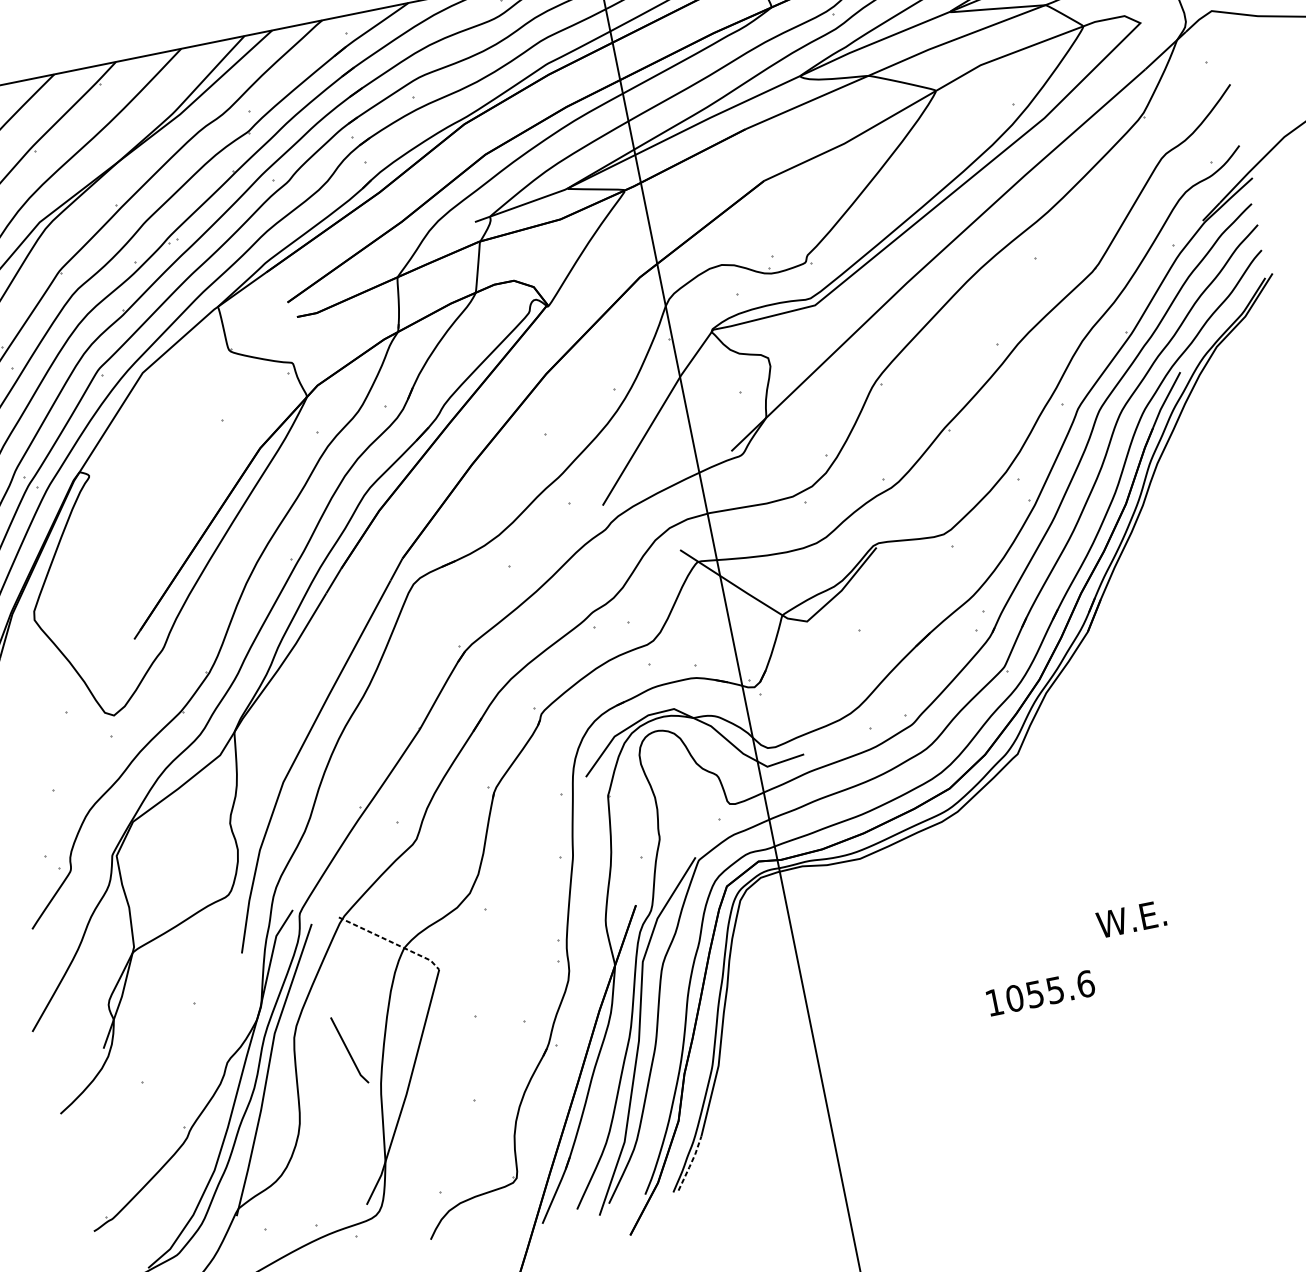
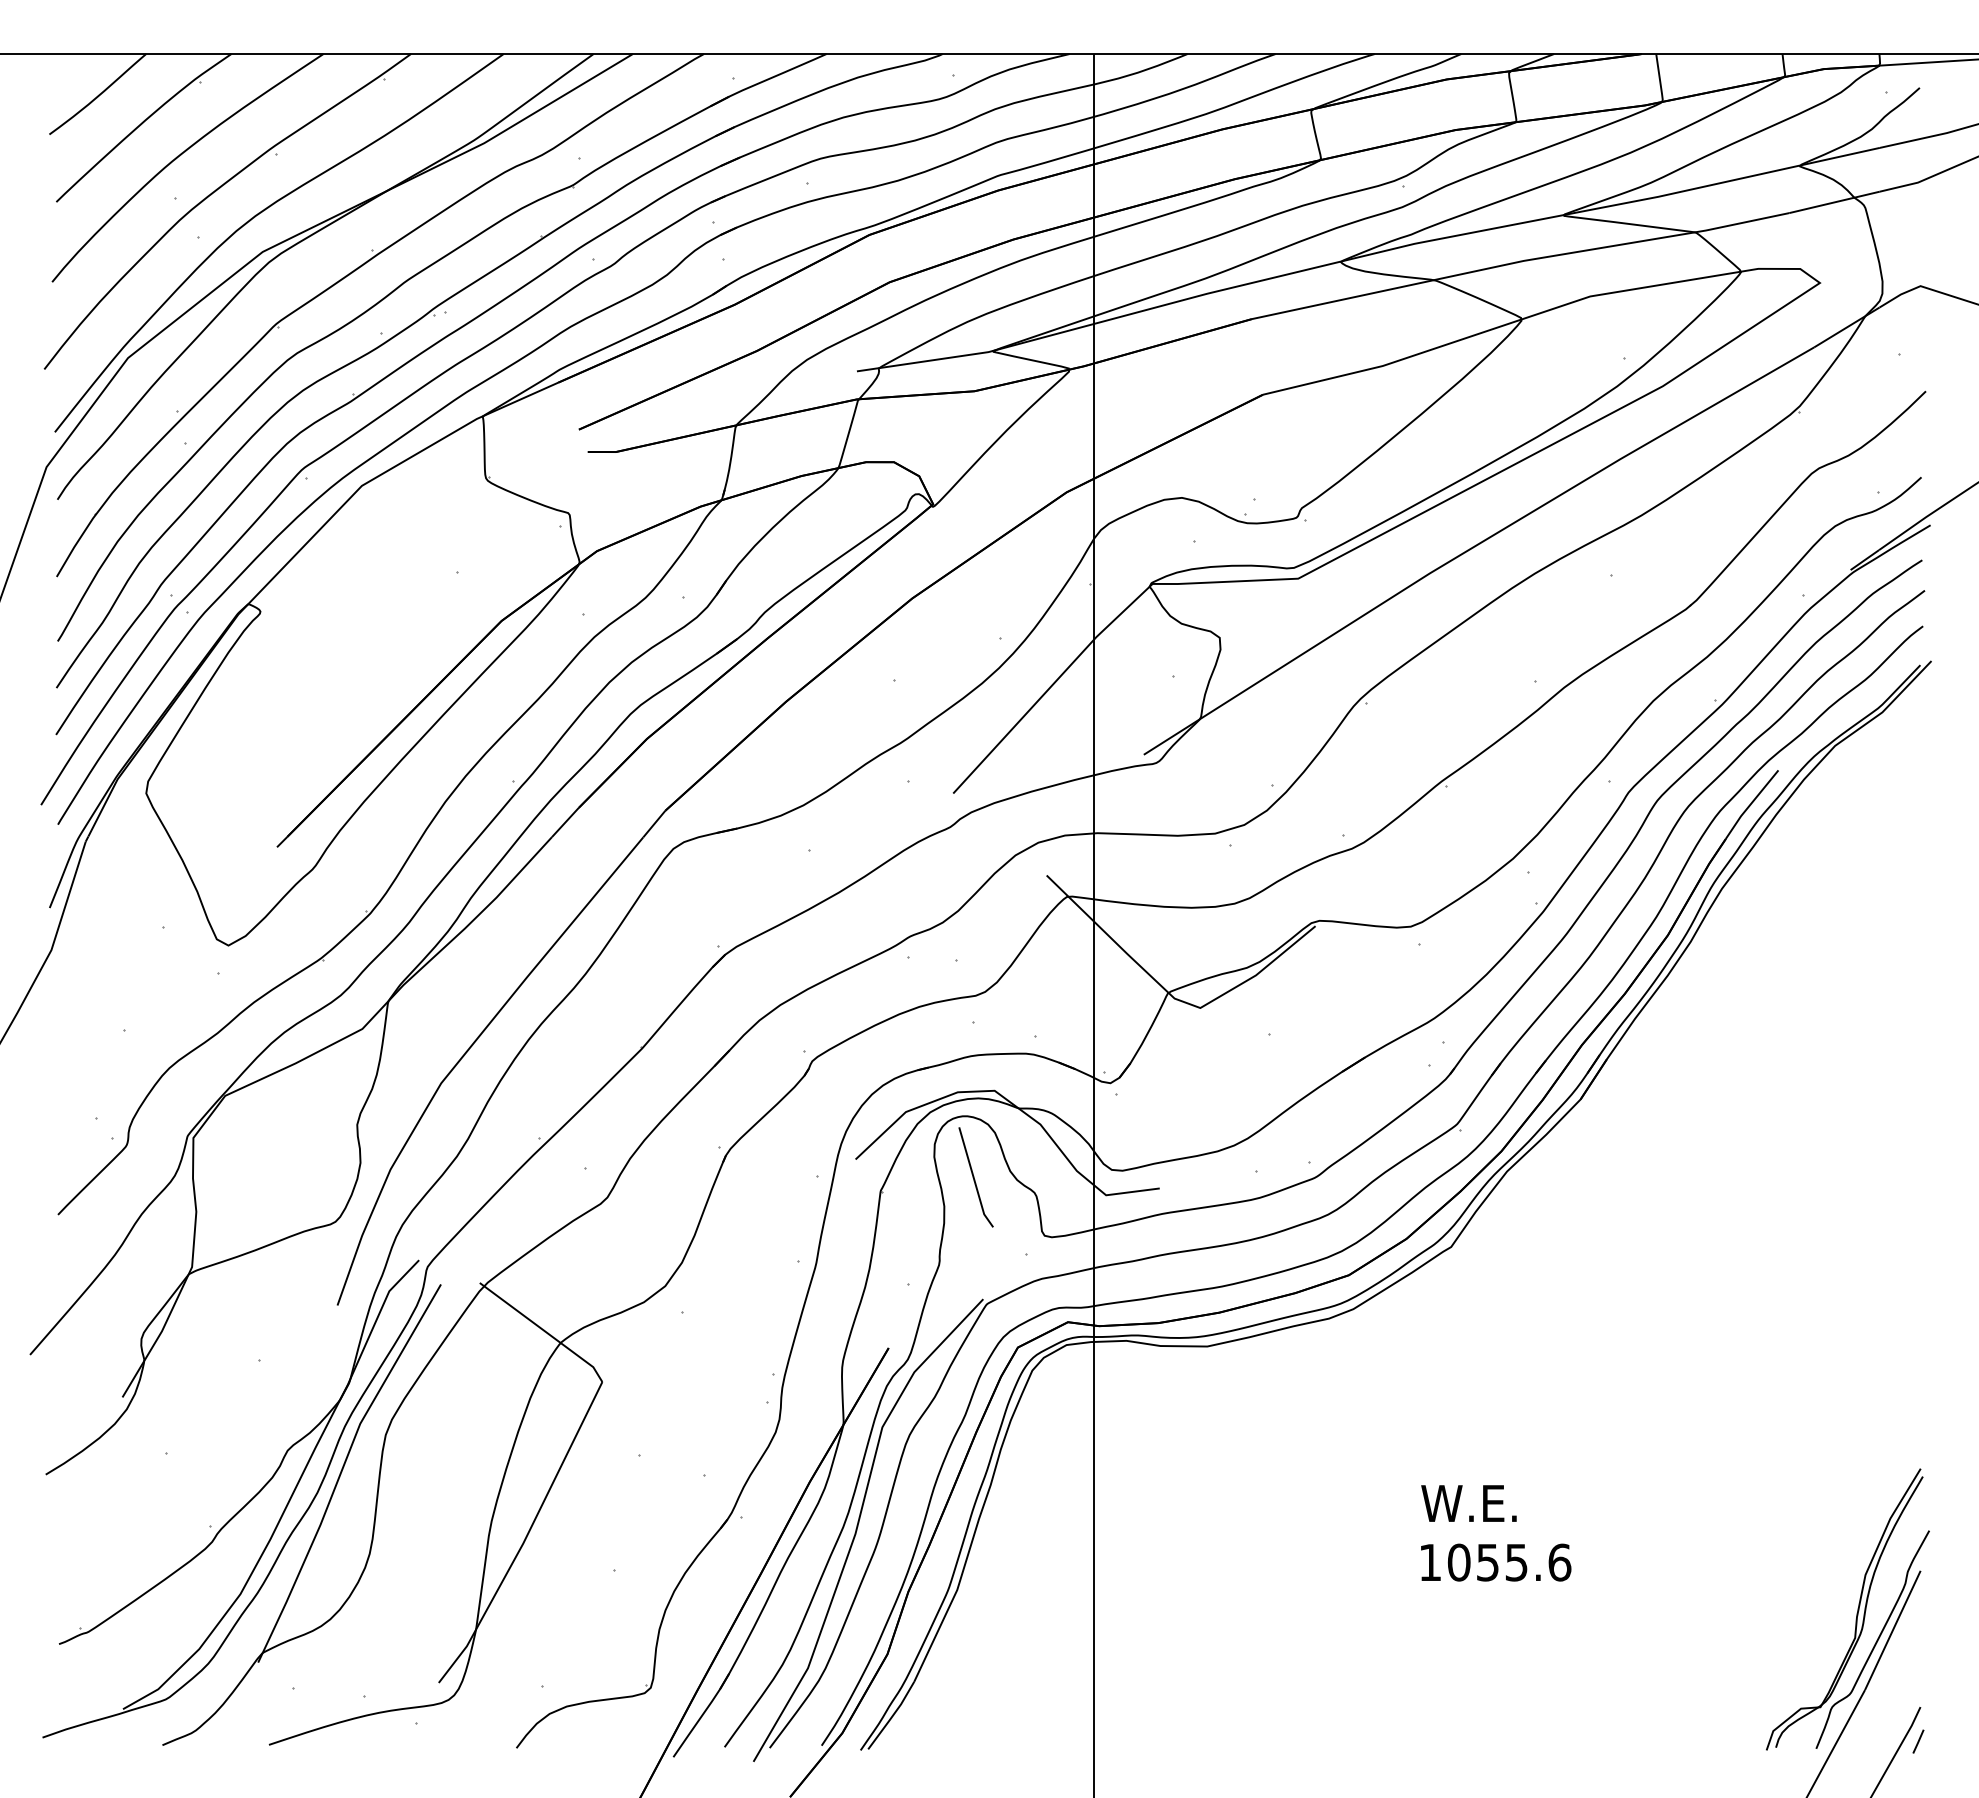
text: (1131, 919) -> (1468, 1503), moved
line: (391, 942) -> (544, 1331), dashed -> solid
text: (1041, 993) -> (1496, 1562), moved
line: (348, 1050) -> (974, 1177), moved
line: (691, 1163) -> (893, 1715), dashed -> solid

